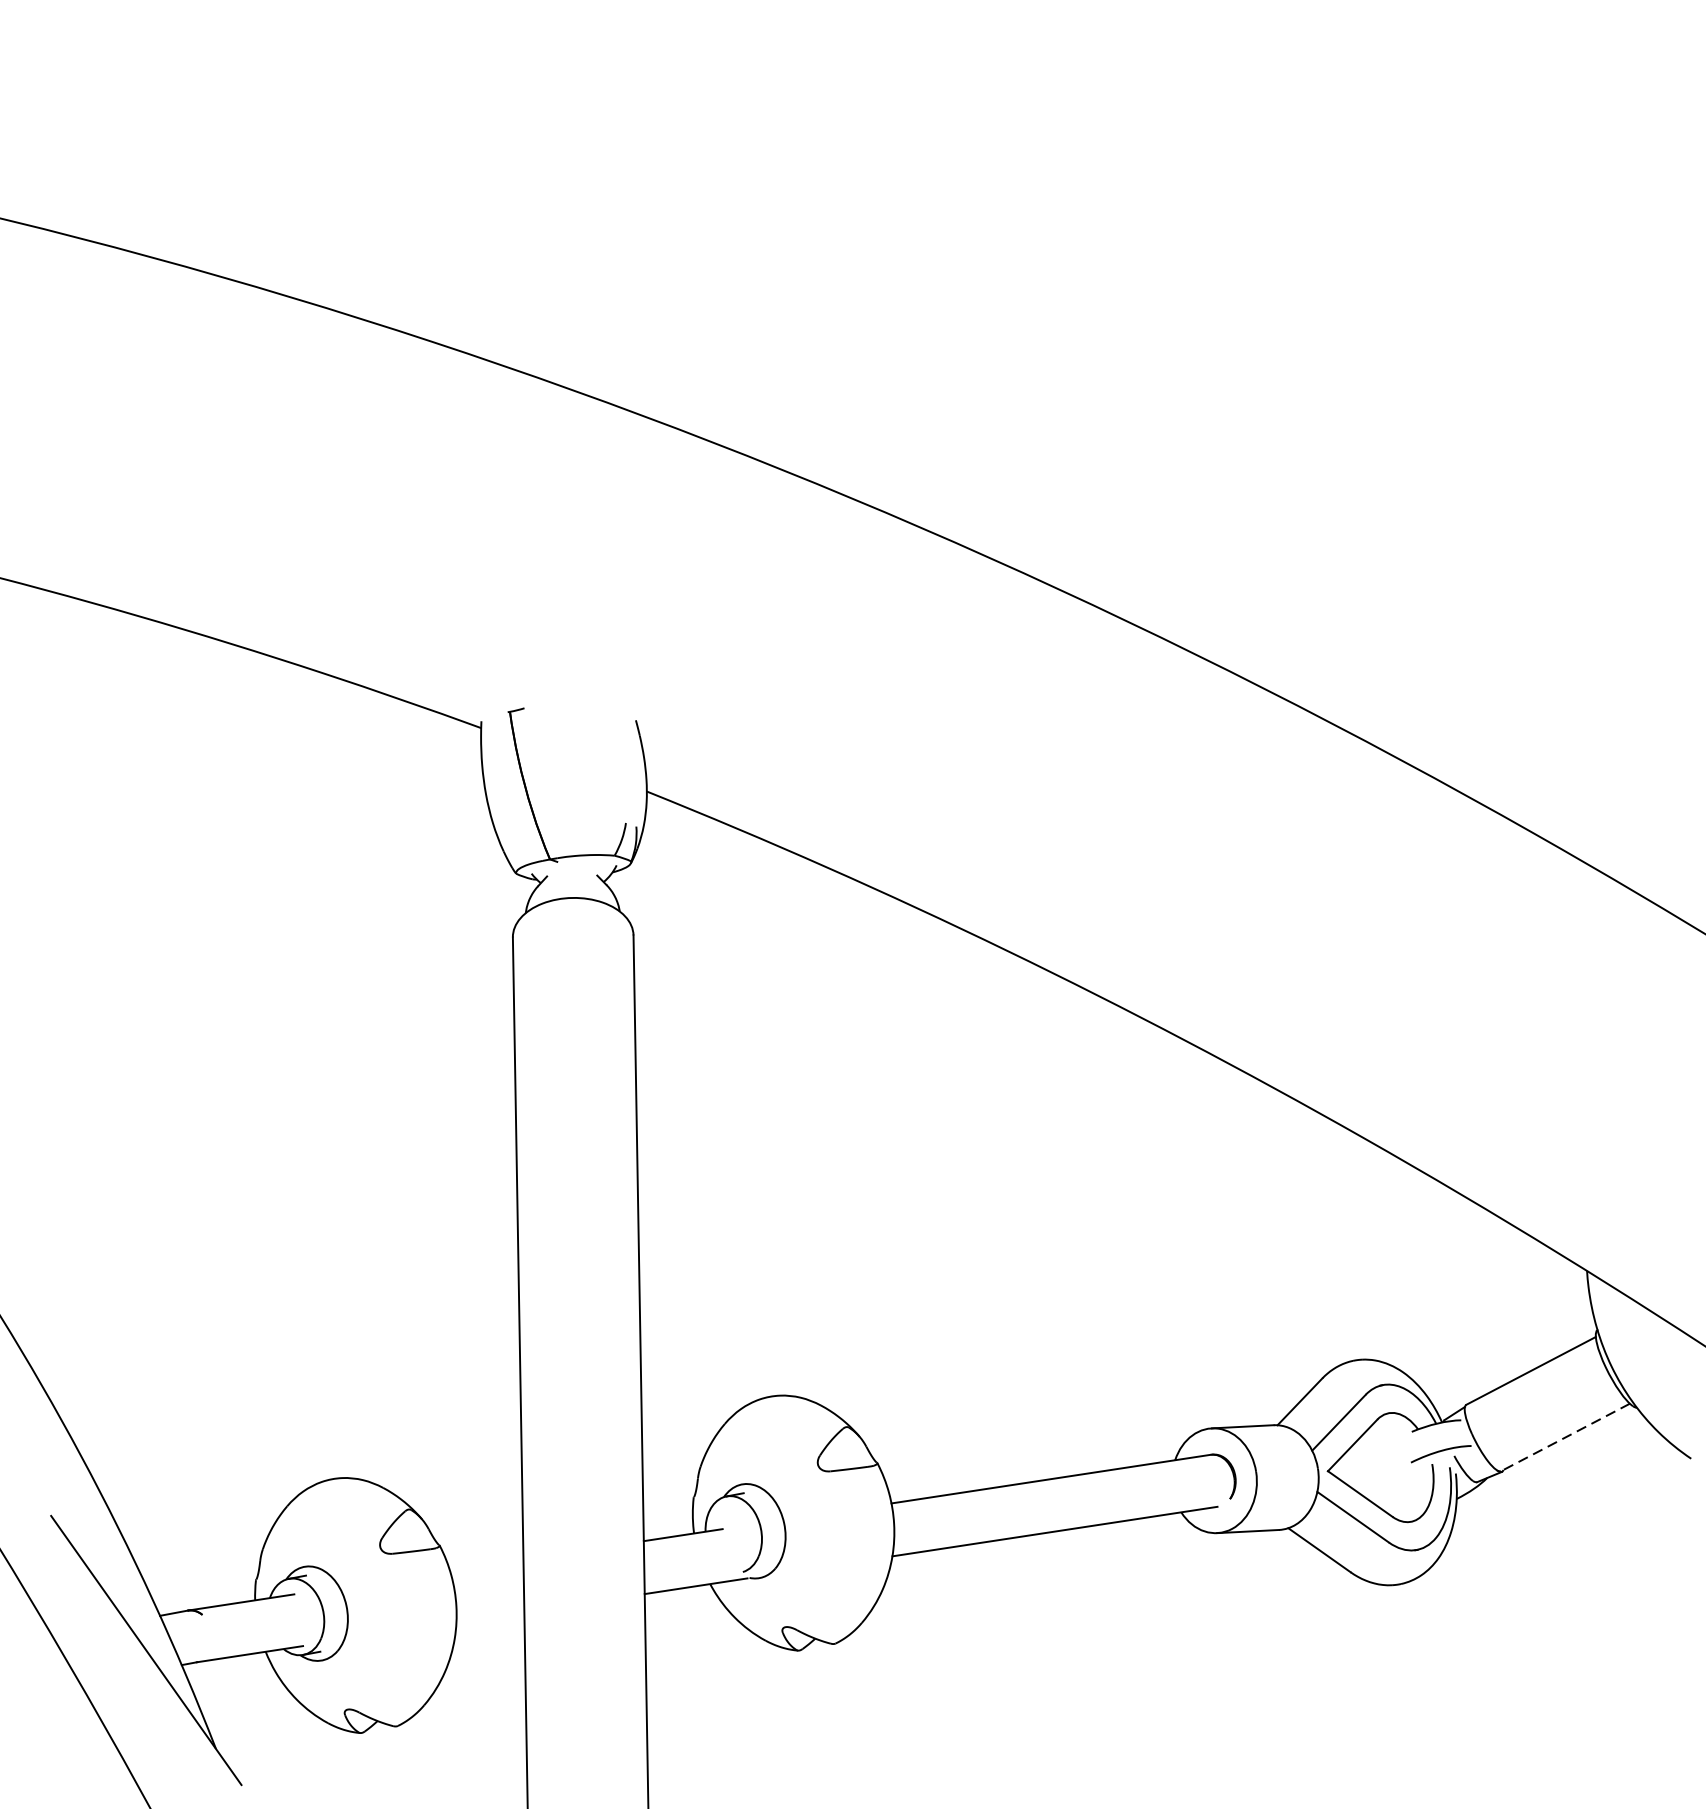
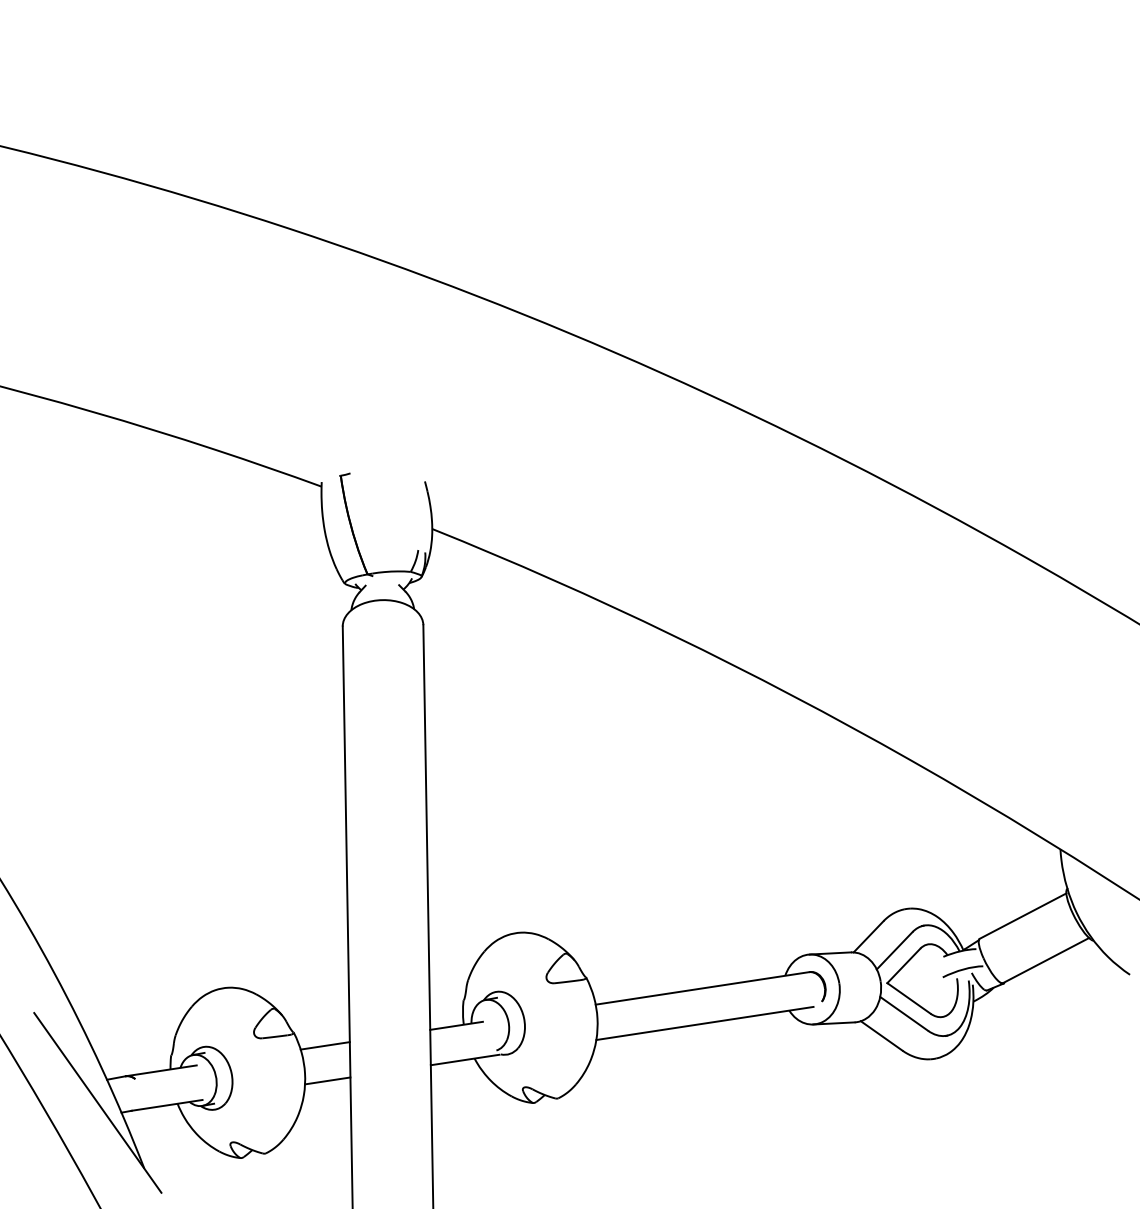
line: (1566, 1437) -> (1046, 960), dashed -> solid
line: (485, 1564) -> (324, 1045), added
line: (490, 1616) -> (327, 1080), added

